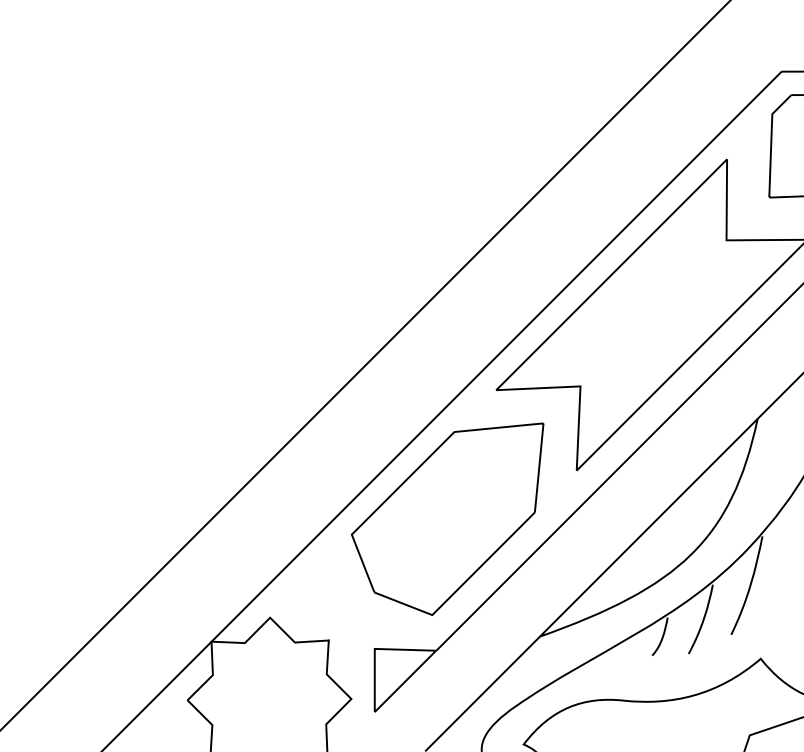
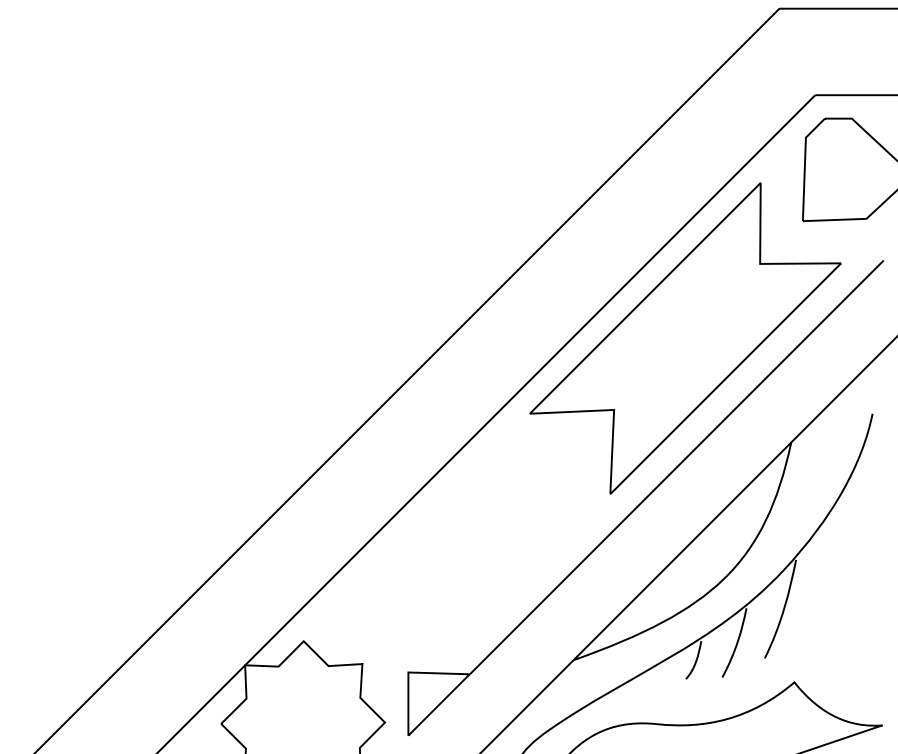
part: (446, 518) -> (480, 542), removed

